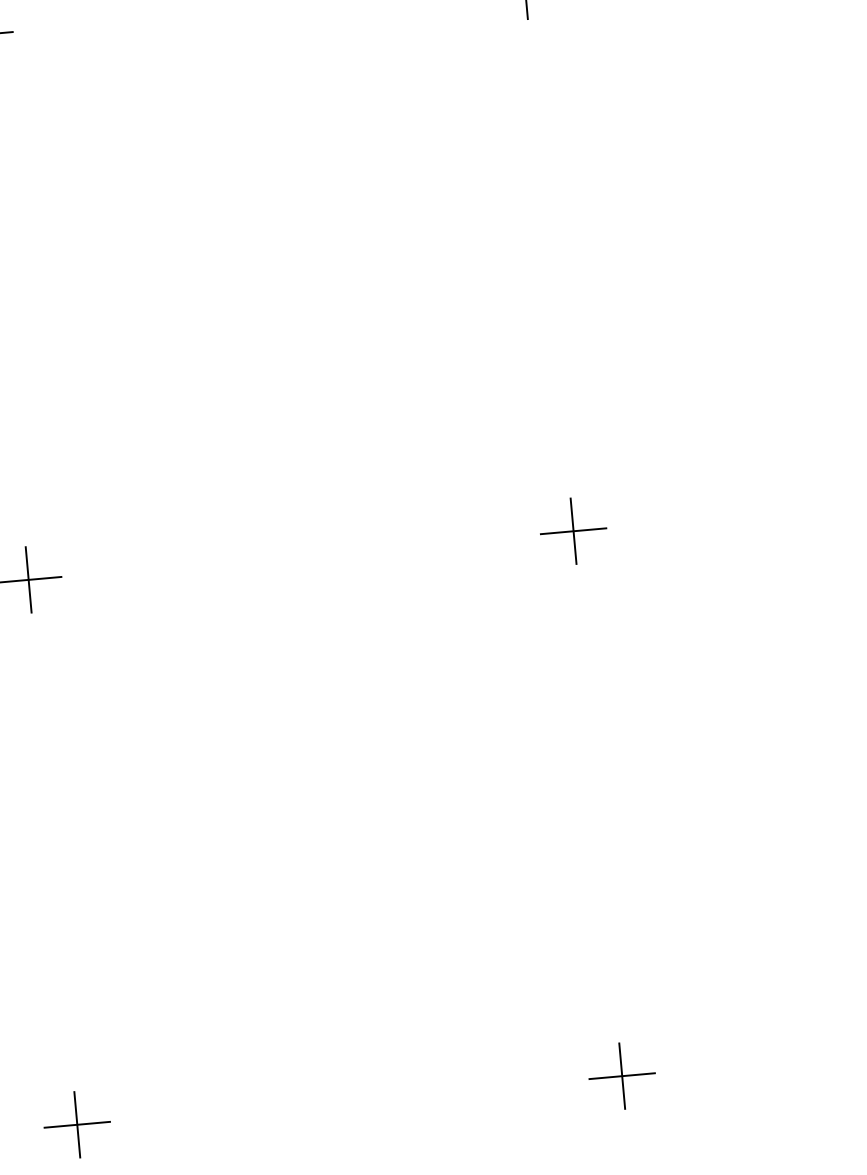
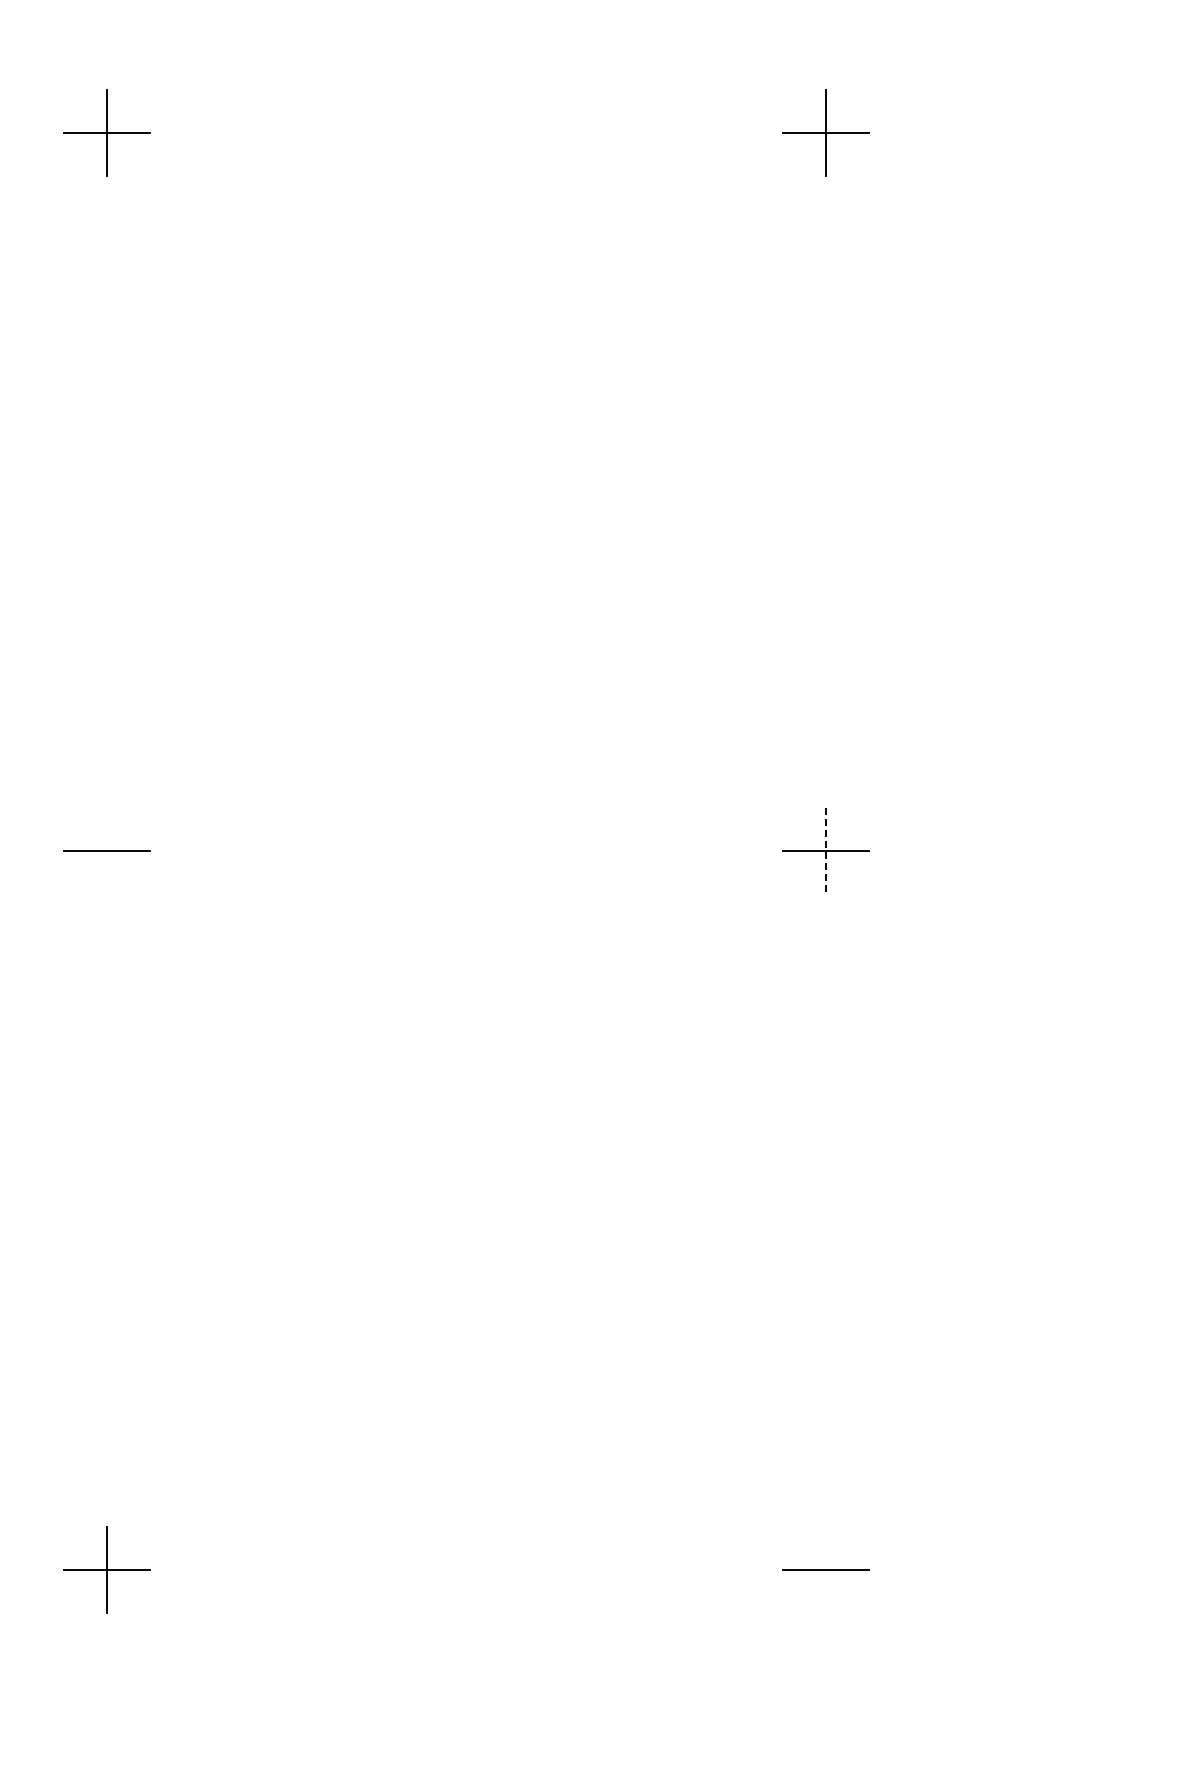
line: (573, 531) -> (825, 851), solid -> dashed
line: (28, 579) -> (107, 851), removed
line: (622, 1075) -> (825, 1569), removed

